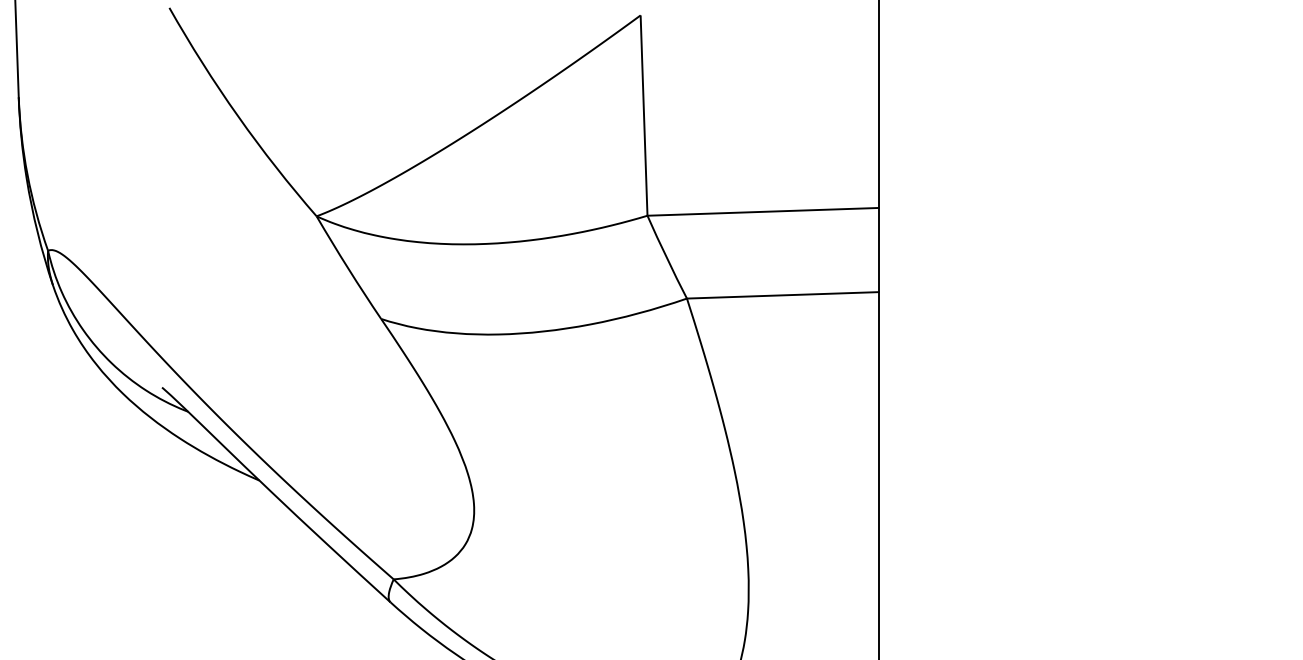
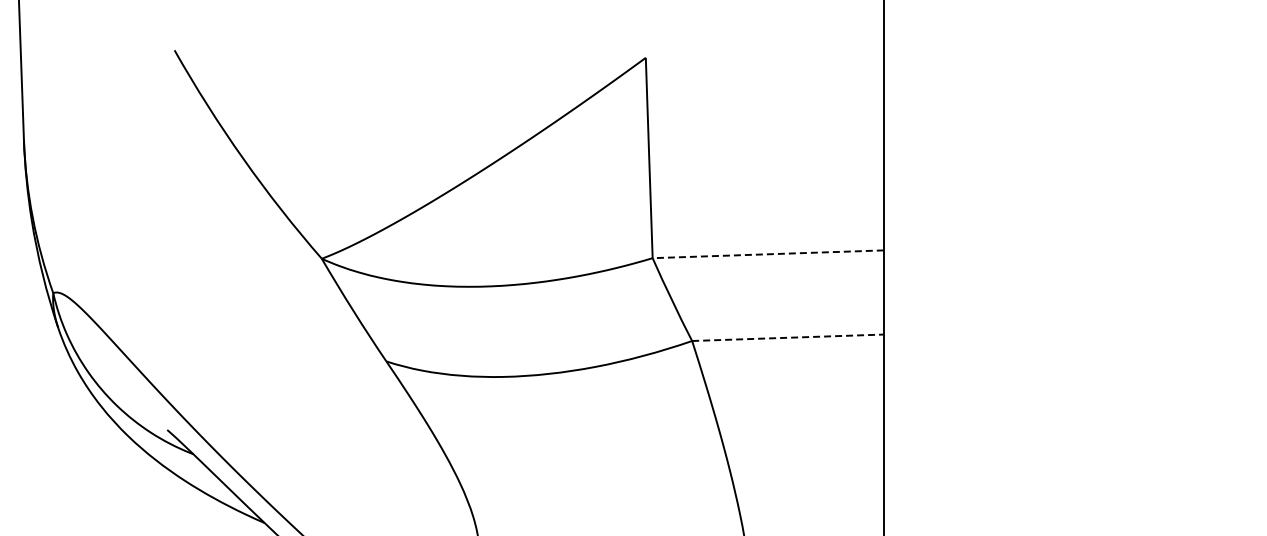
line: (763, 211) -> (768, 253), solid -> dashed
line: (782, 295) -> (787, 337), solid -> dashed

